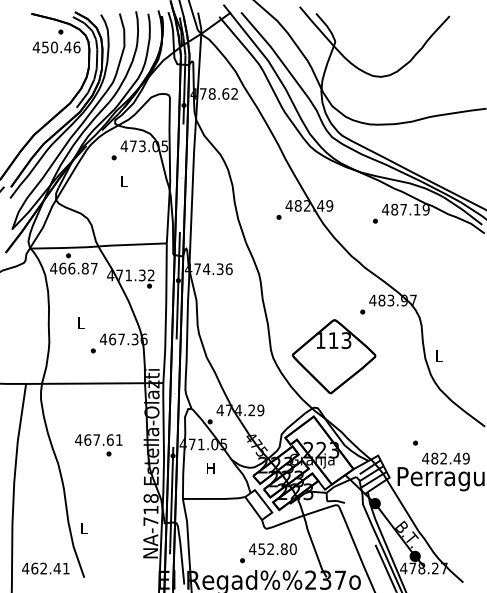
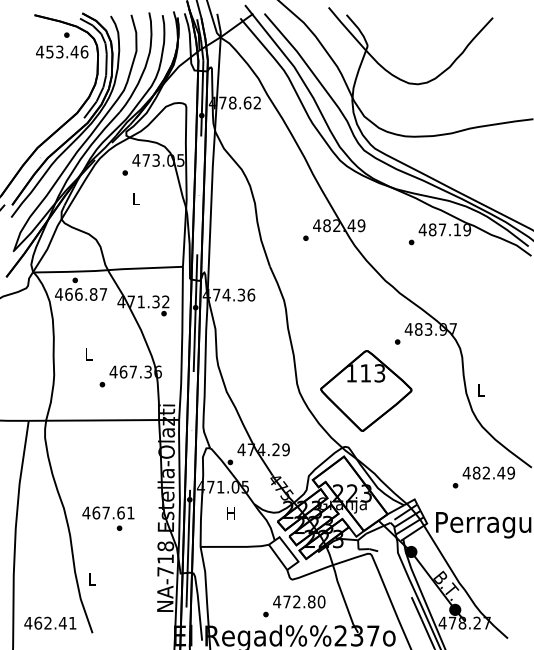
text: (54, 47) -> (59, 52), 450.46 -> 453.46
text: (98, 445) -> (108, 518), moved
text: (445, 458) -> (488, 472), moved
text: (261, 549) -> (286, 602), 452.80 -> 472.80

